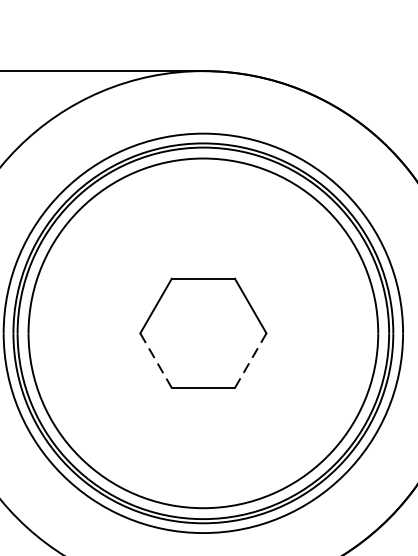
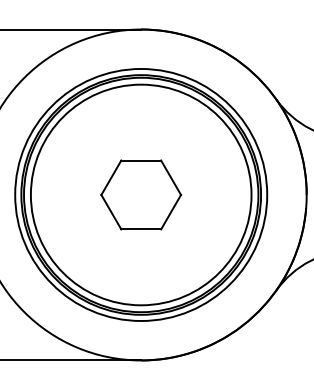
line: (156, 361) -> (111, 212), dashed -> solid
line: (251, 361) -> (171, 212), dashed -> solid

